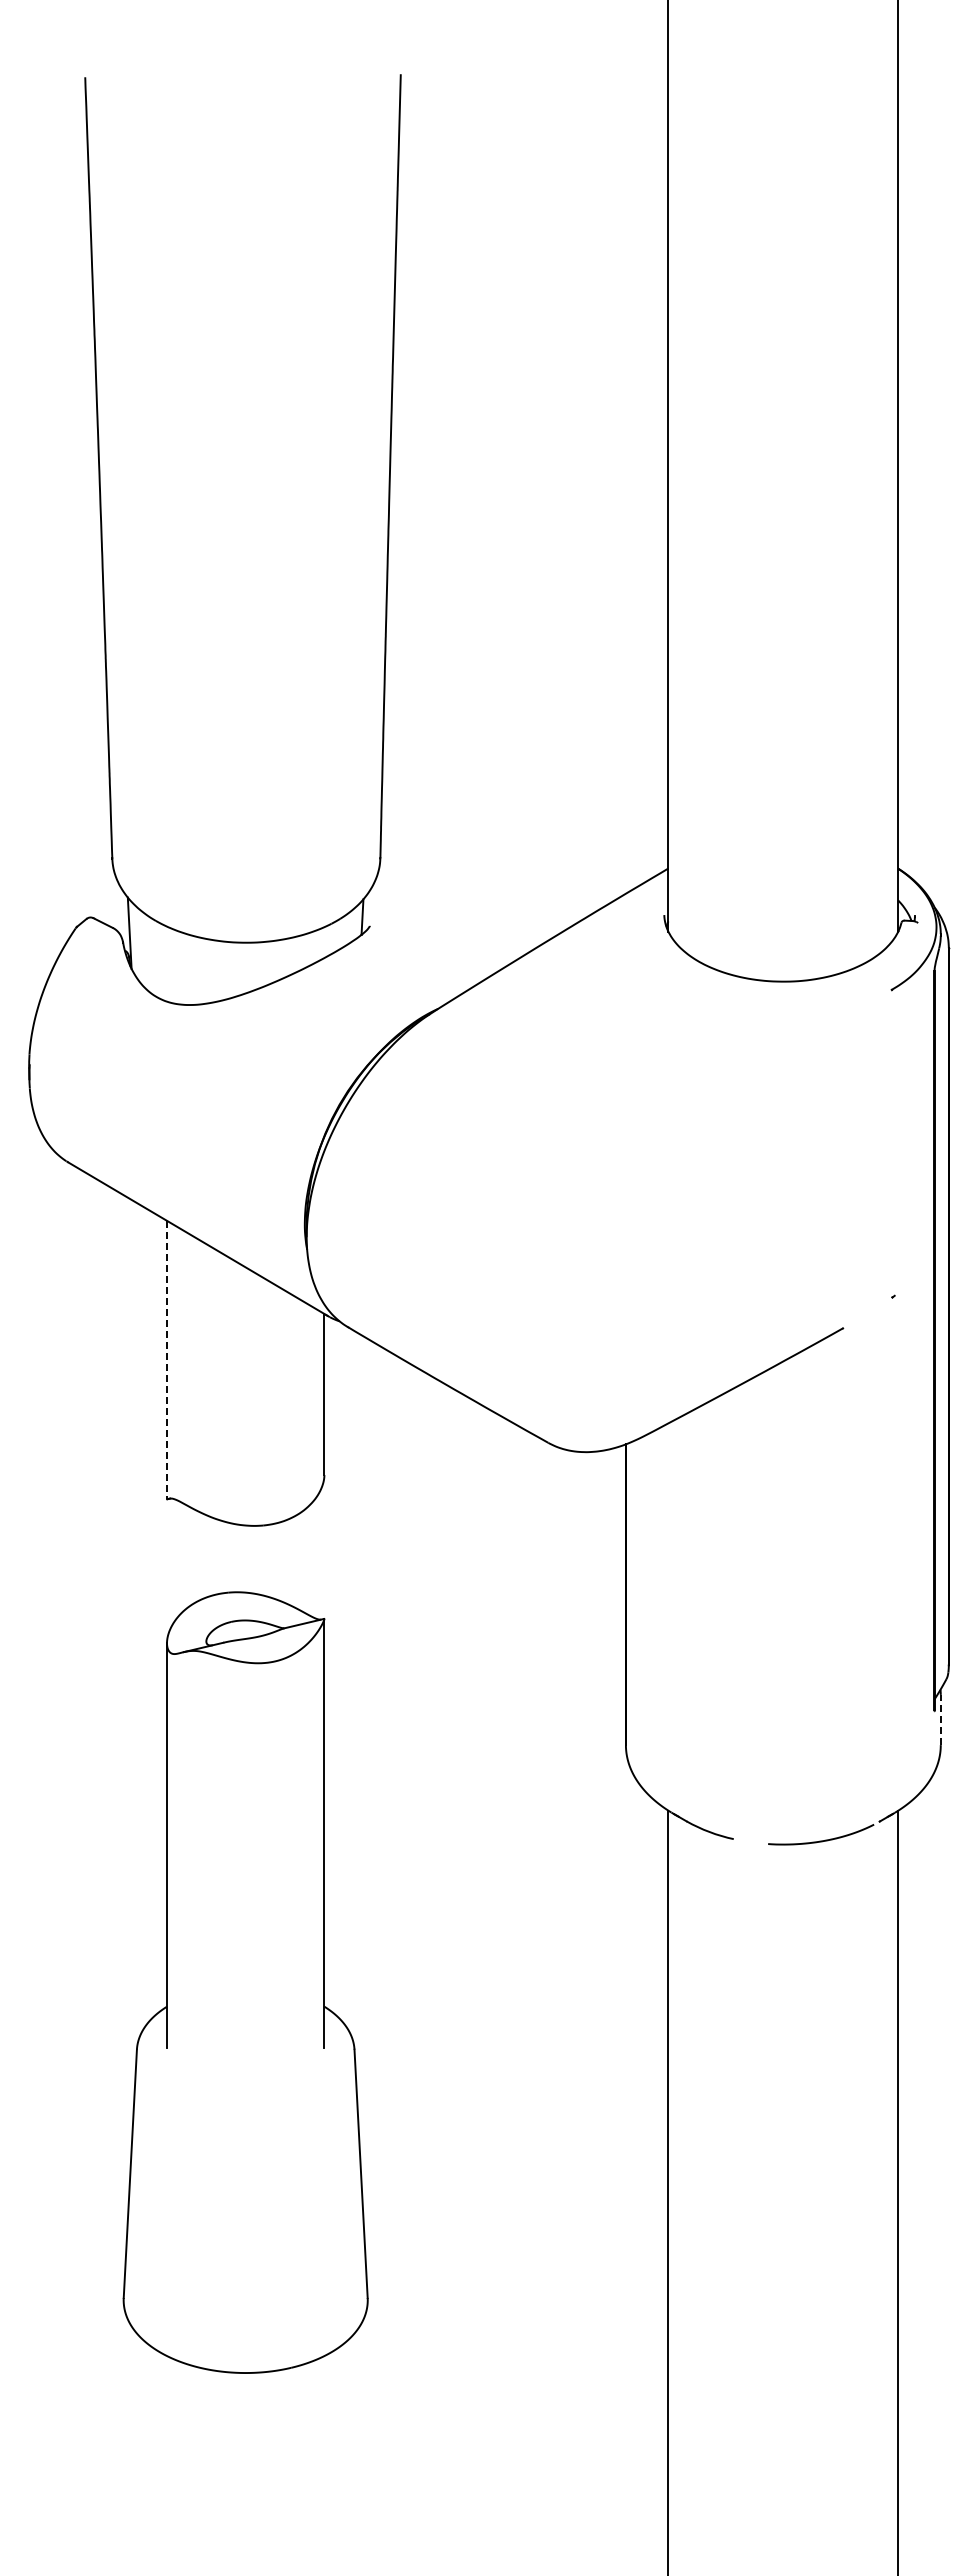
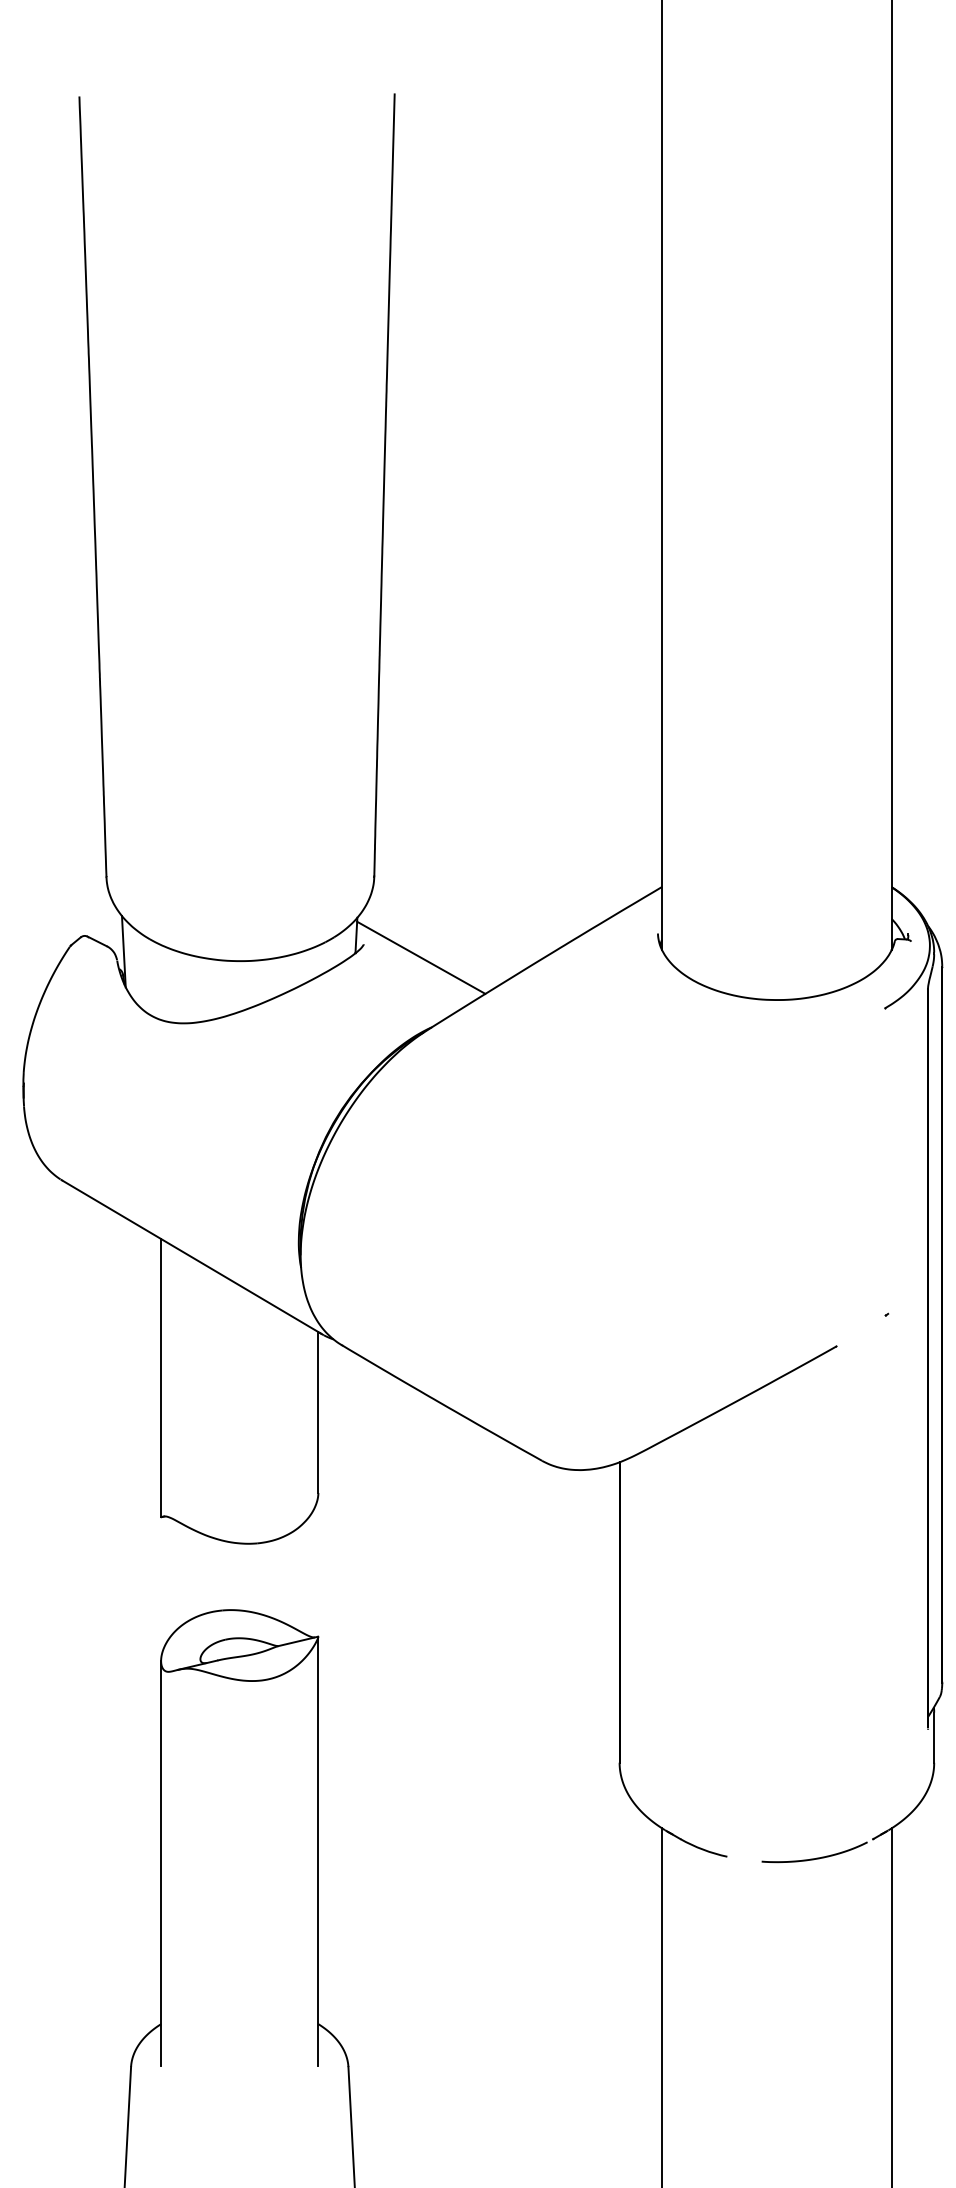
line: (427, 939) -> (421, 957), added
line: (166, 1360) -> (160, 1378), dashed -> solid
line: (940, 1719) -> (933, 1737), dashed -> solid

